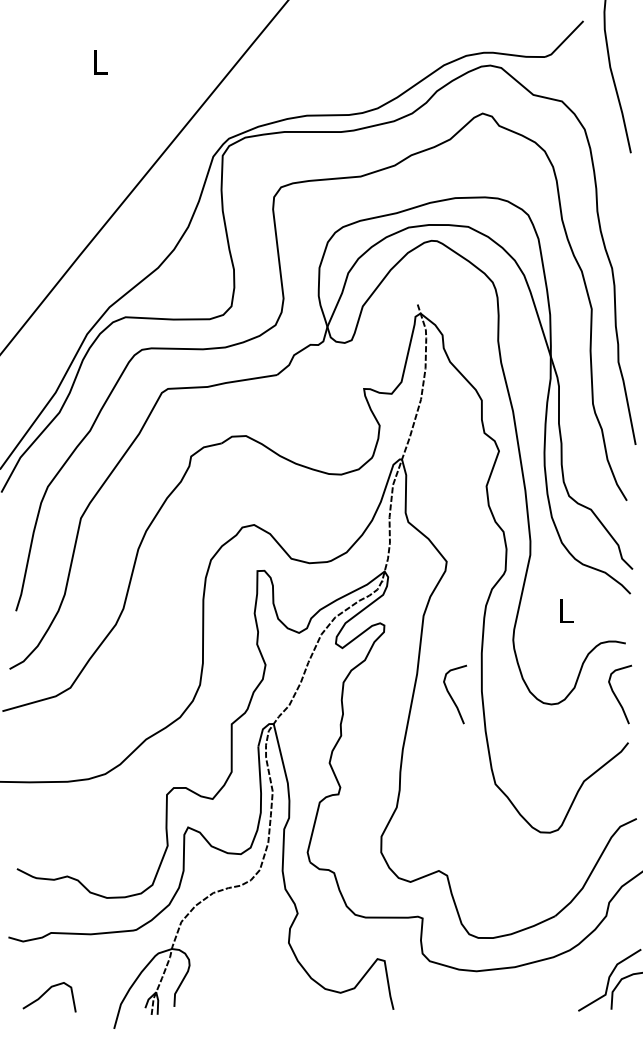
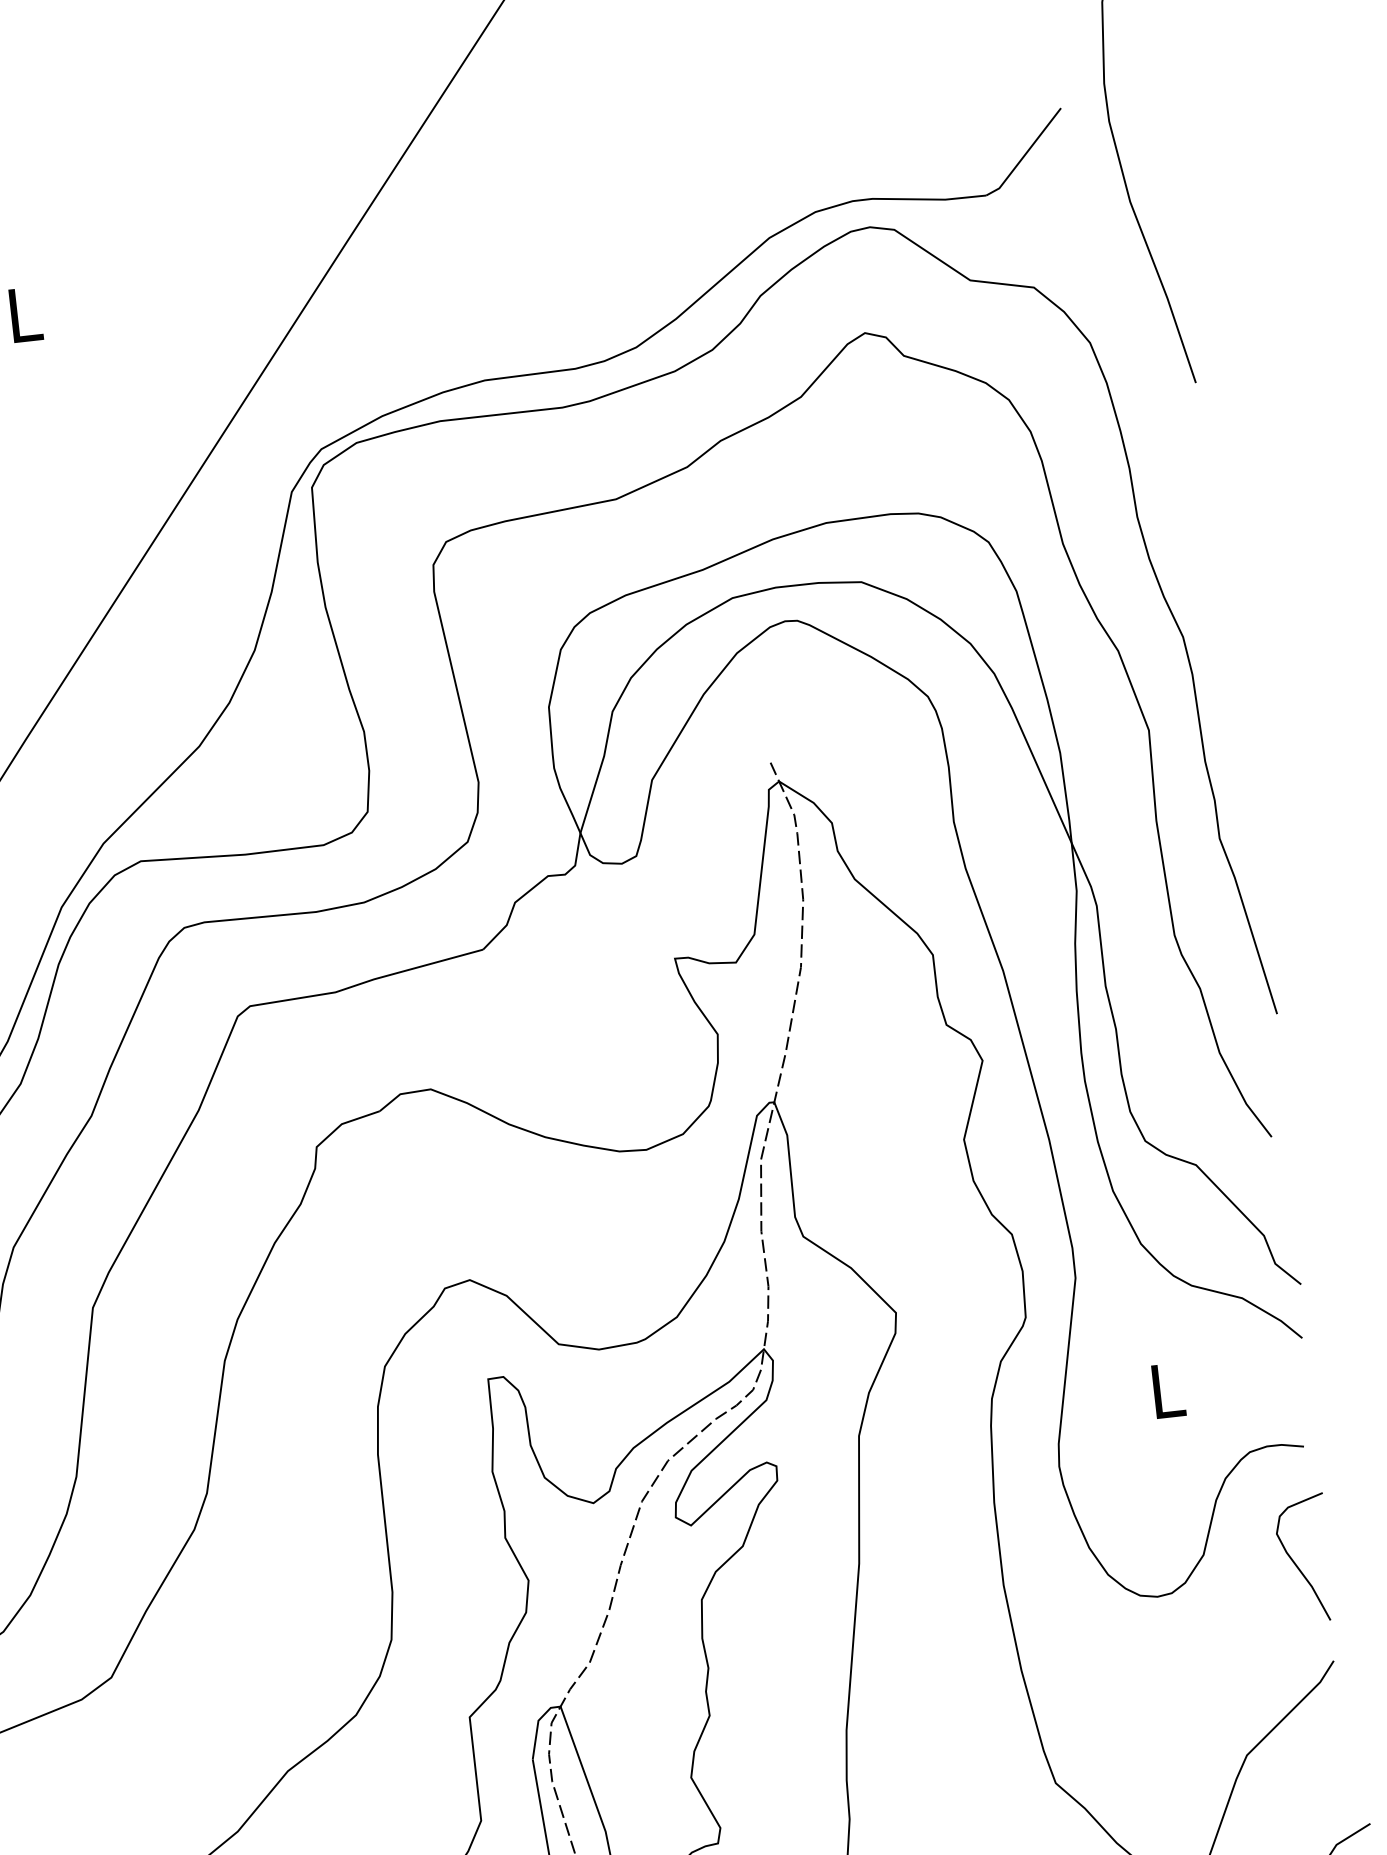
curve: (451, 695) -> (938, 1601), removed

